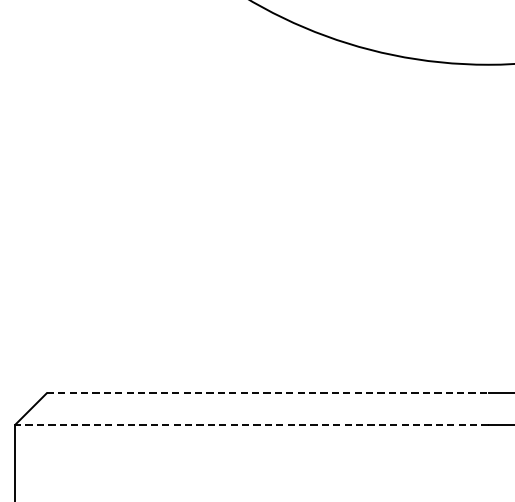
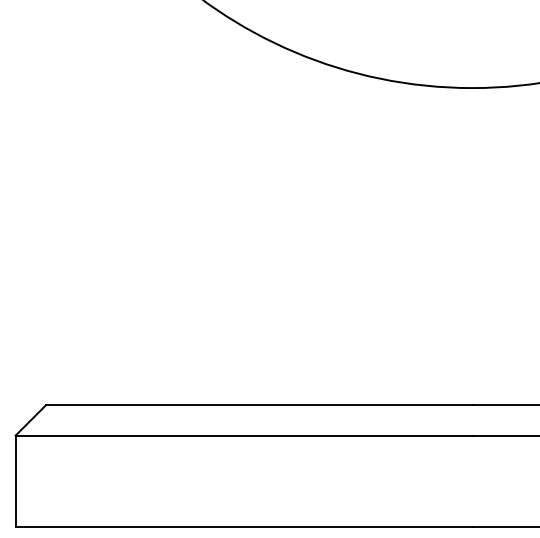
line: (267, 393) -> (259, 405), dashed -> solid
line: (251, 424) -> (243, 435), dashed -> solid

